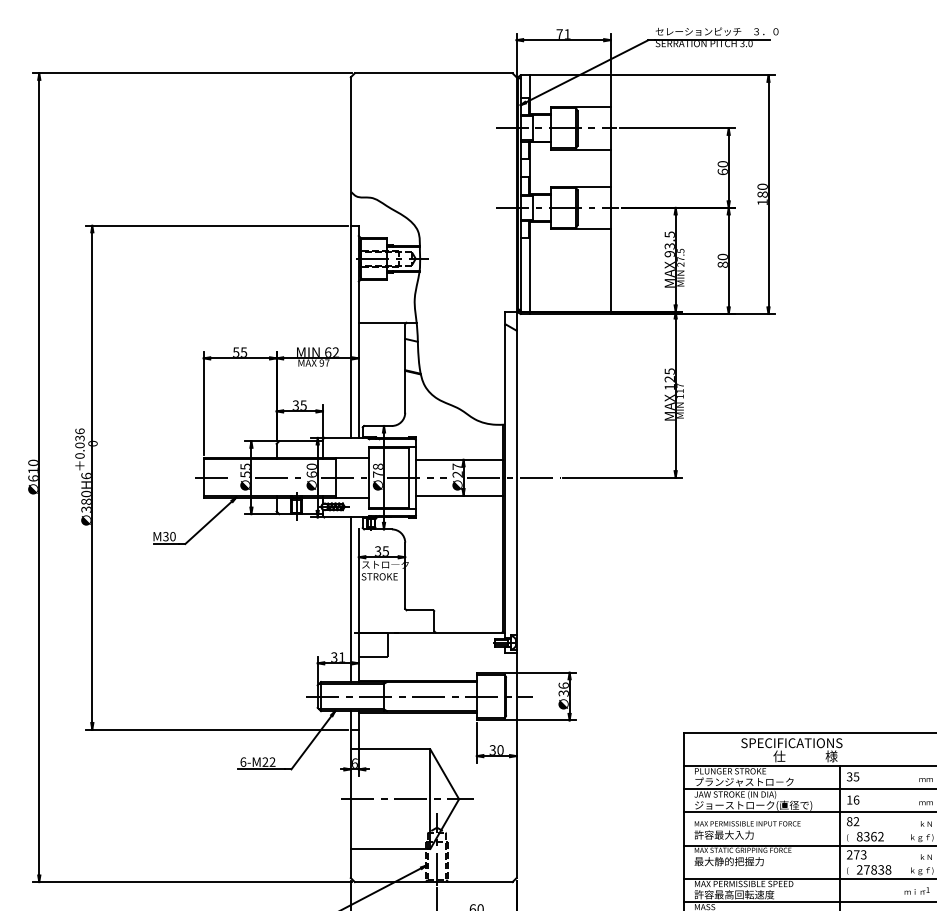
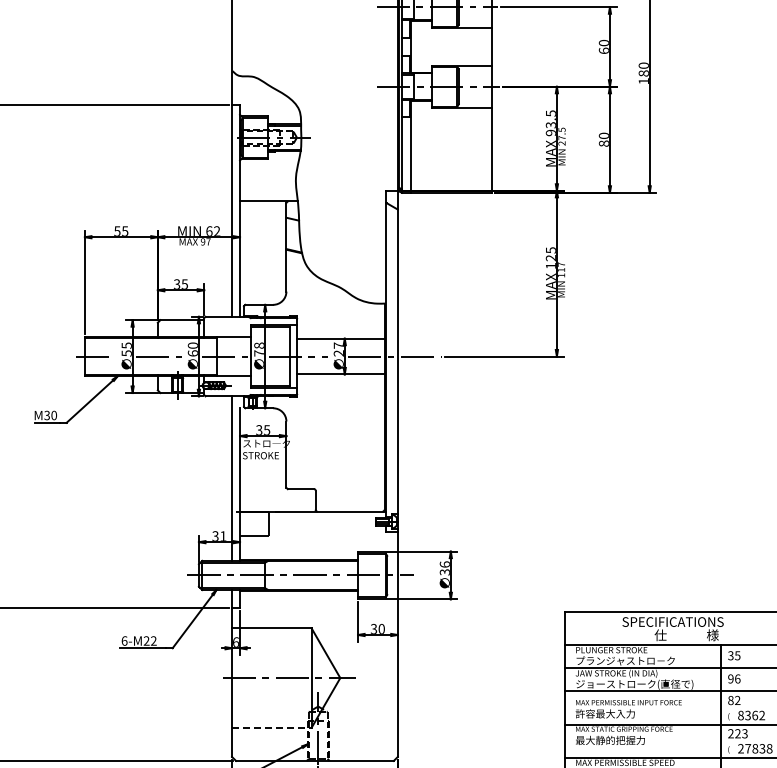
text: (849, 799) -> (730, 678), 16 -> 96
line: (390, 848) -> (271, 727), solid -> dashed
text: (856, 854) -> (737, 733), 273 -> 223

